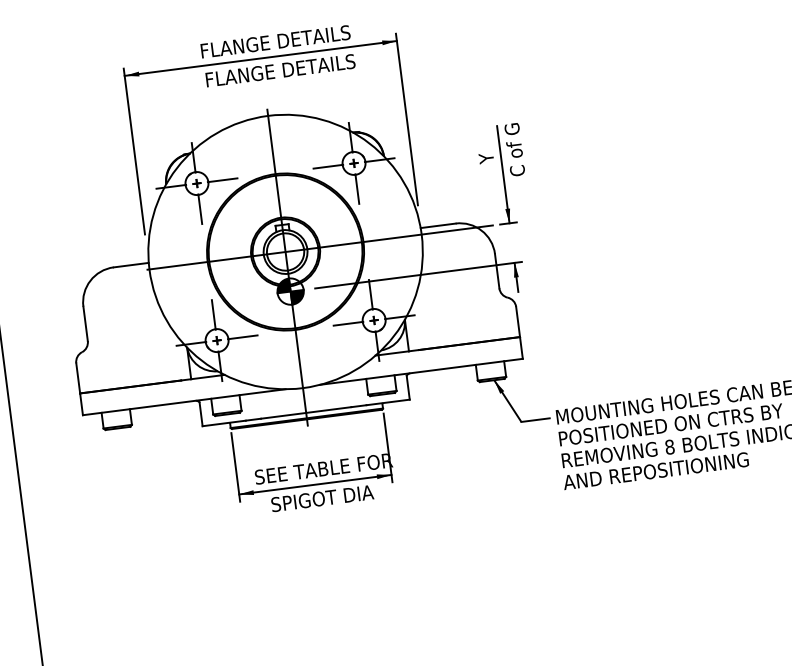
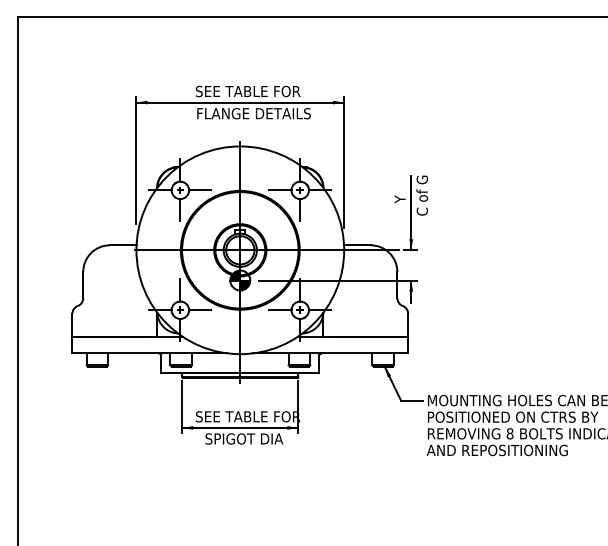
text: (274, 41) -> (252, 91), FLANGE DETAILS -> SEE TABLE FOR

